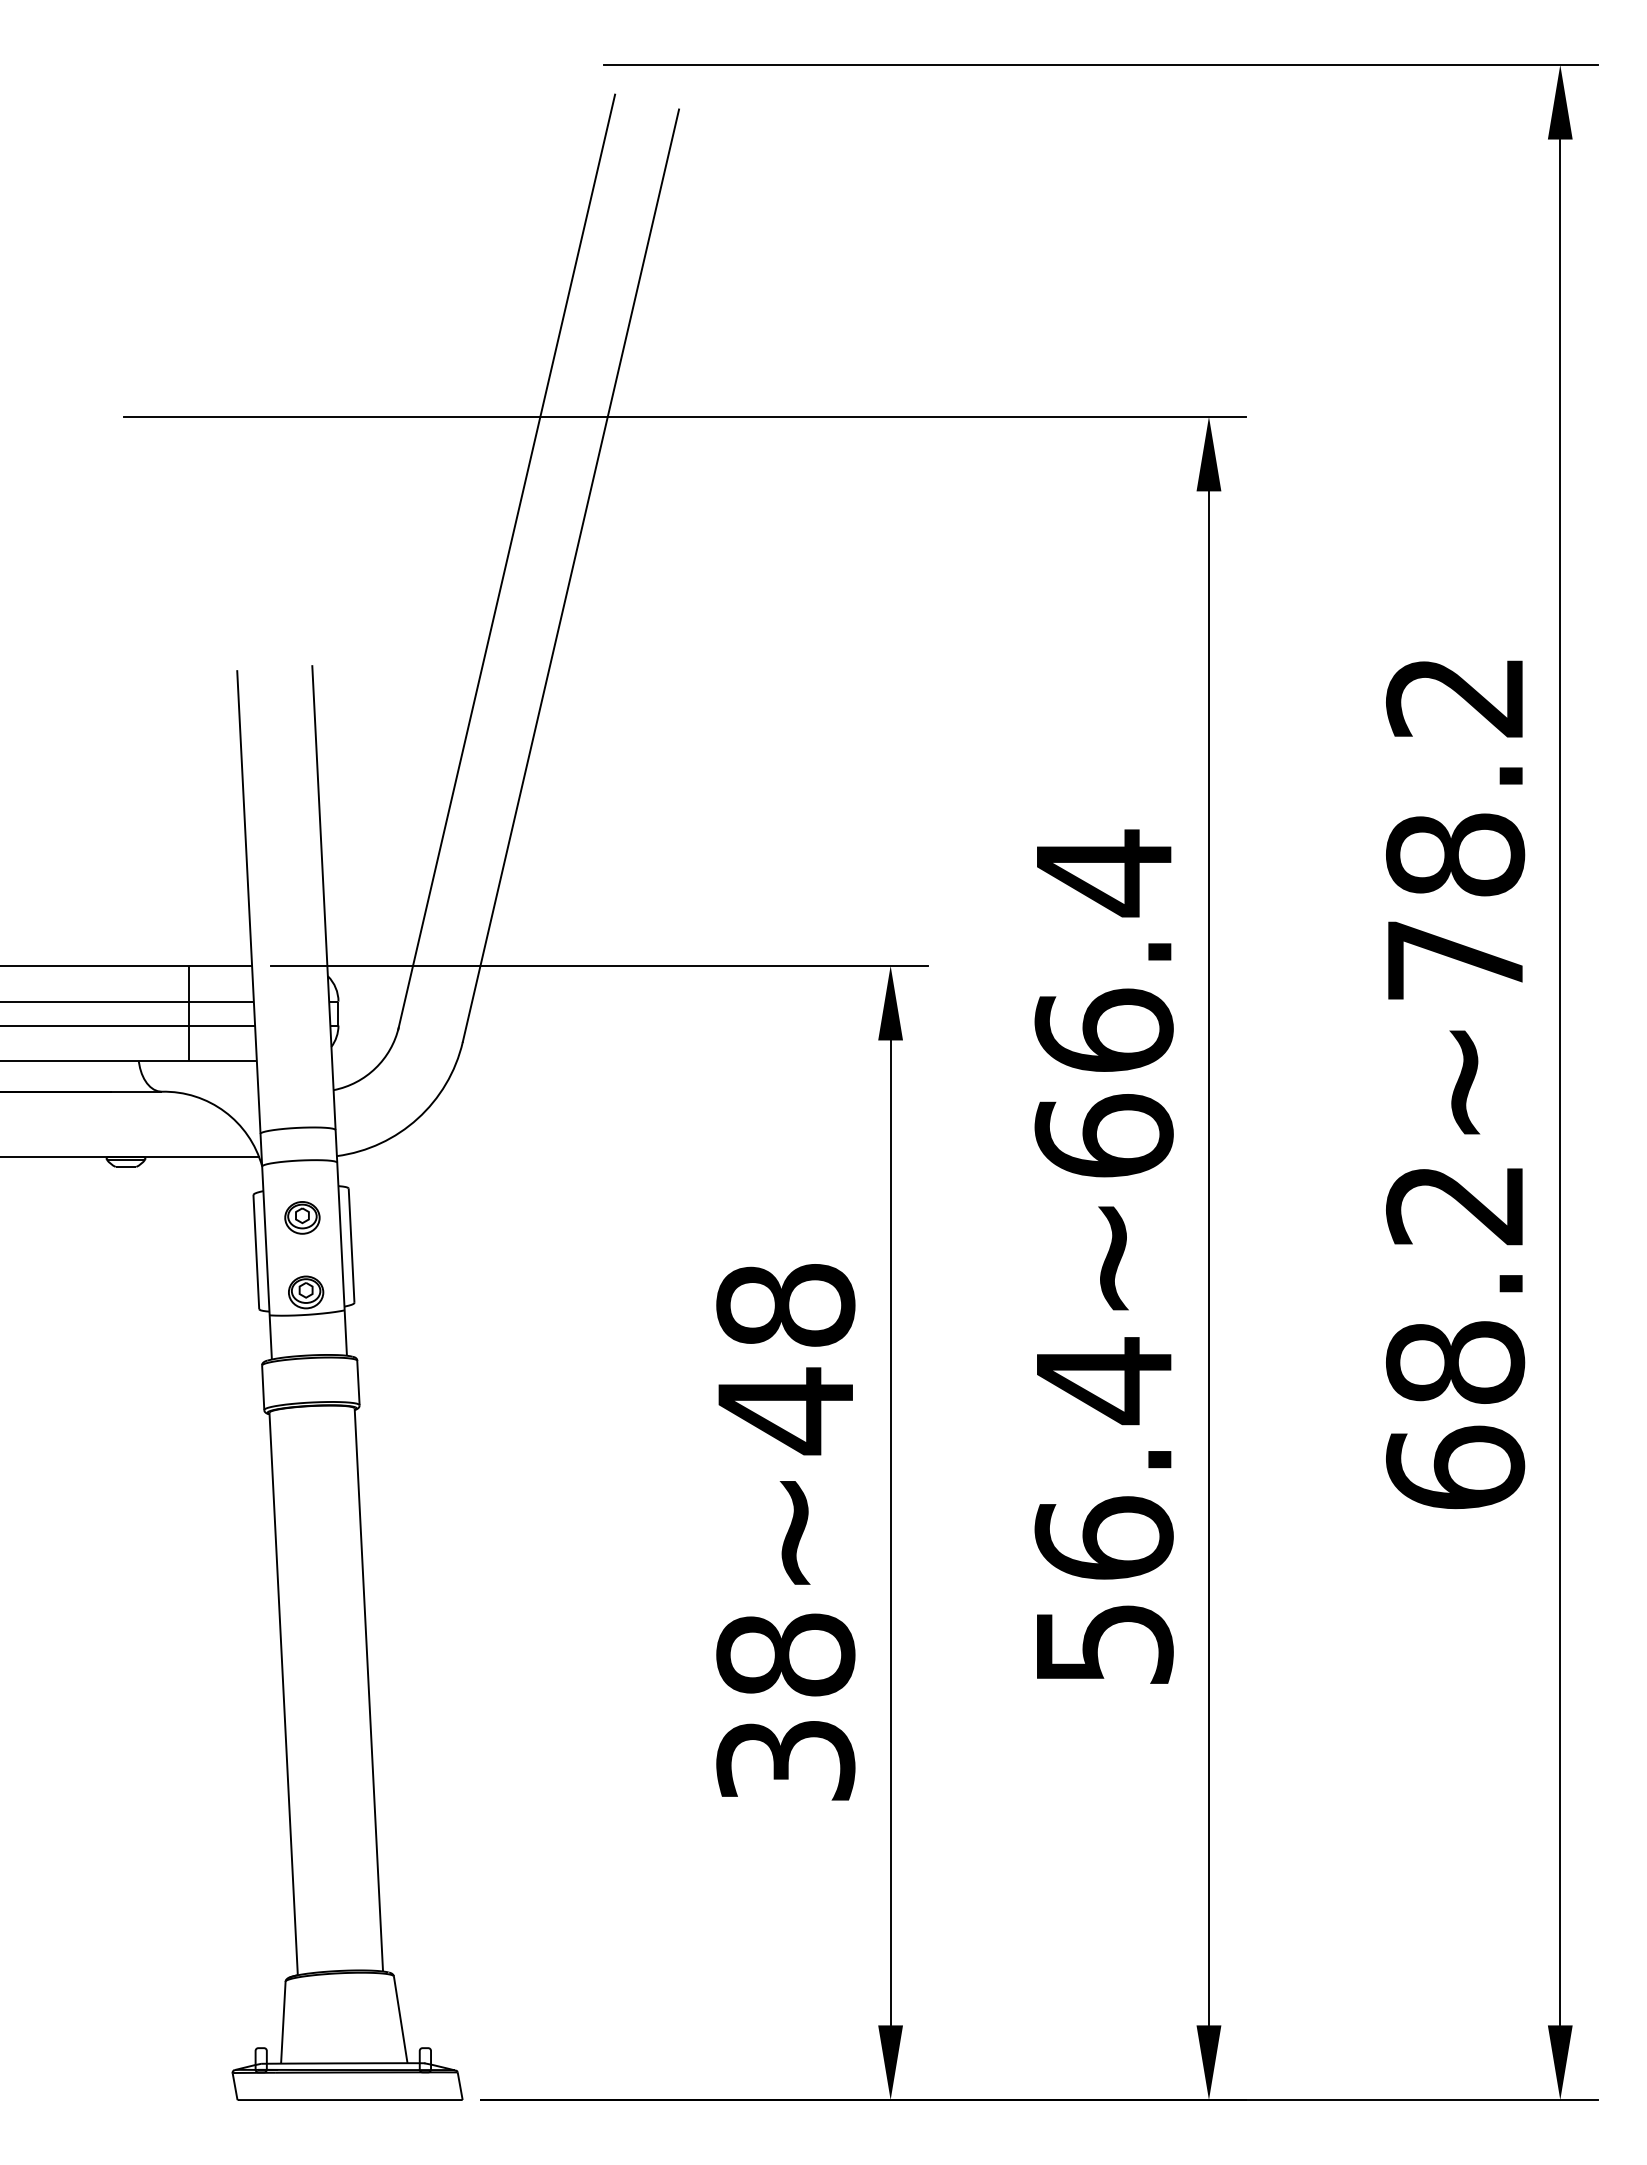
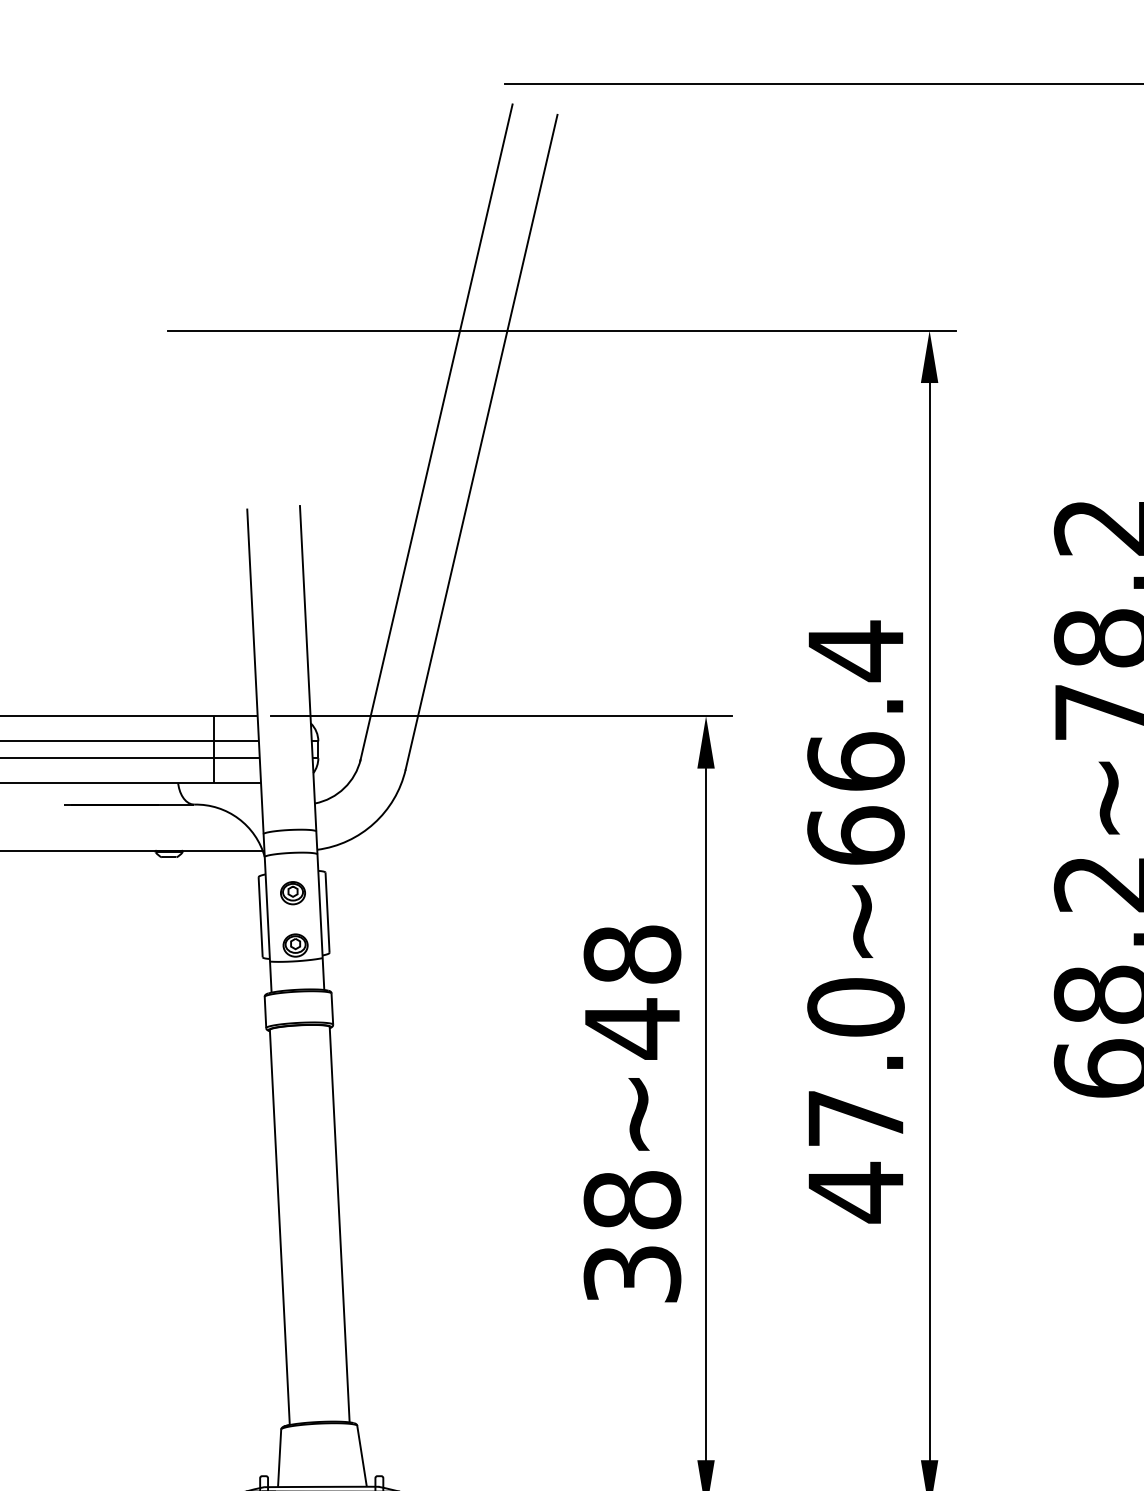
text: (1103, 1512) -> (855, 1100), 56.4~66.4 -> 47.0~66.4

